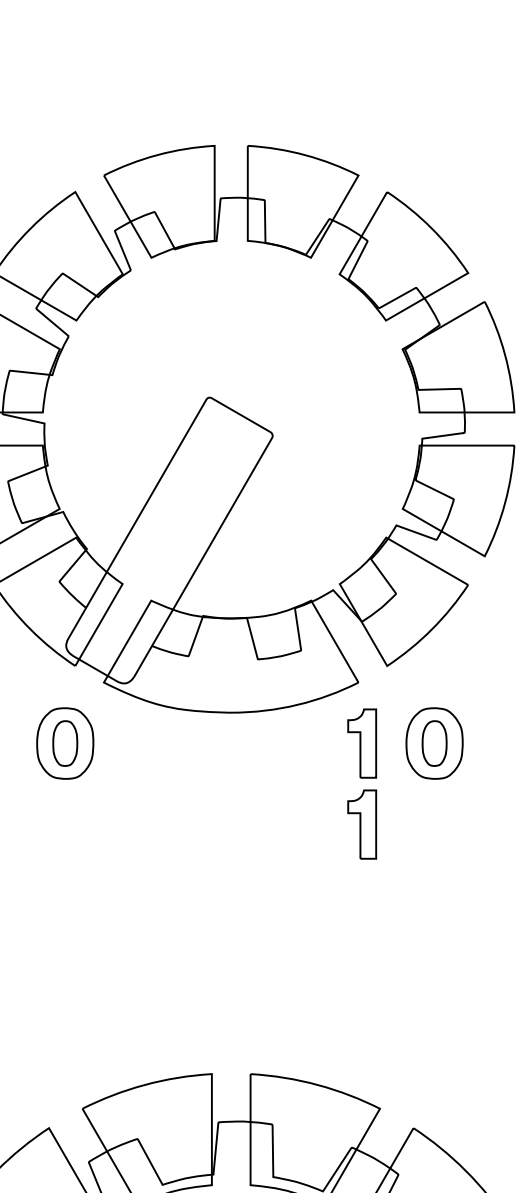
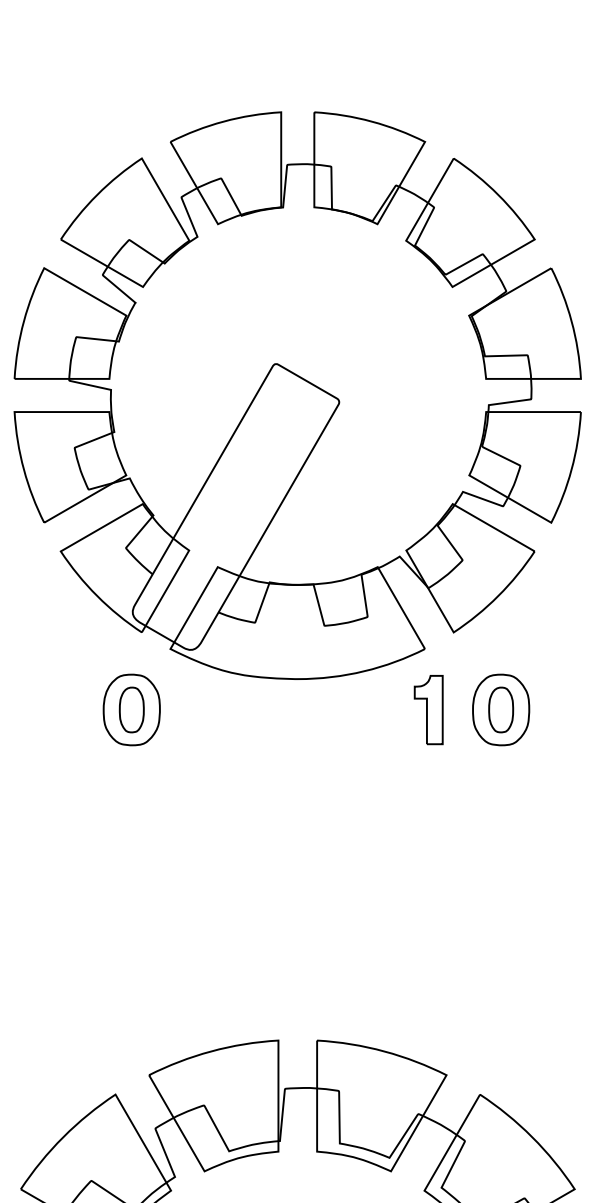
part: (361, 825) -> (428, 791), removed

